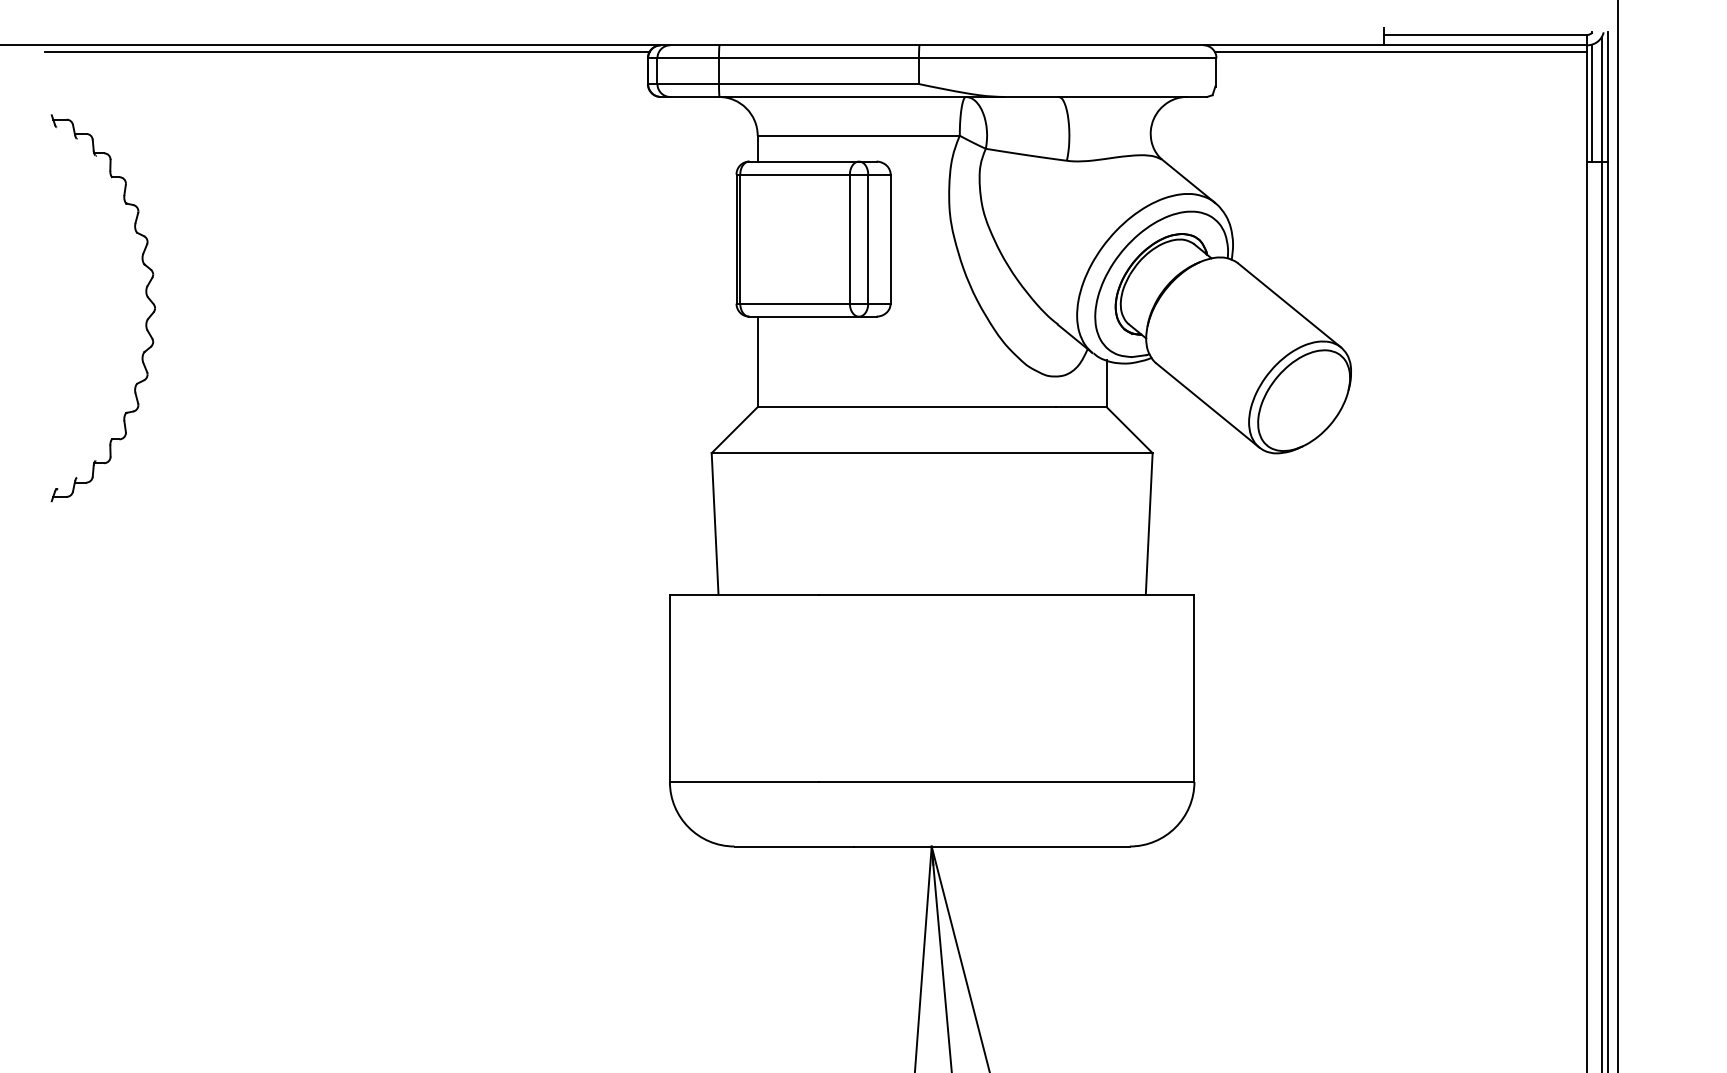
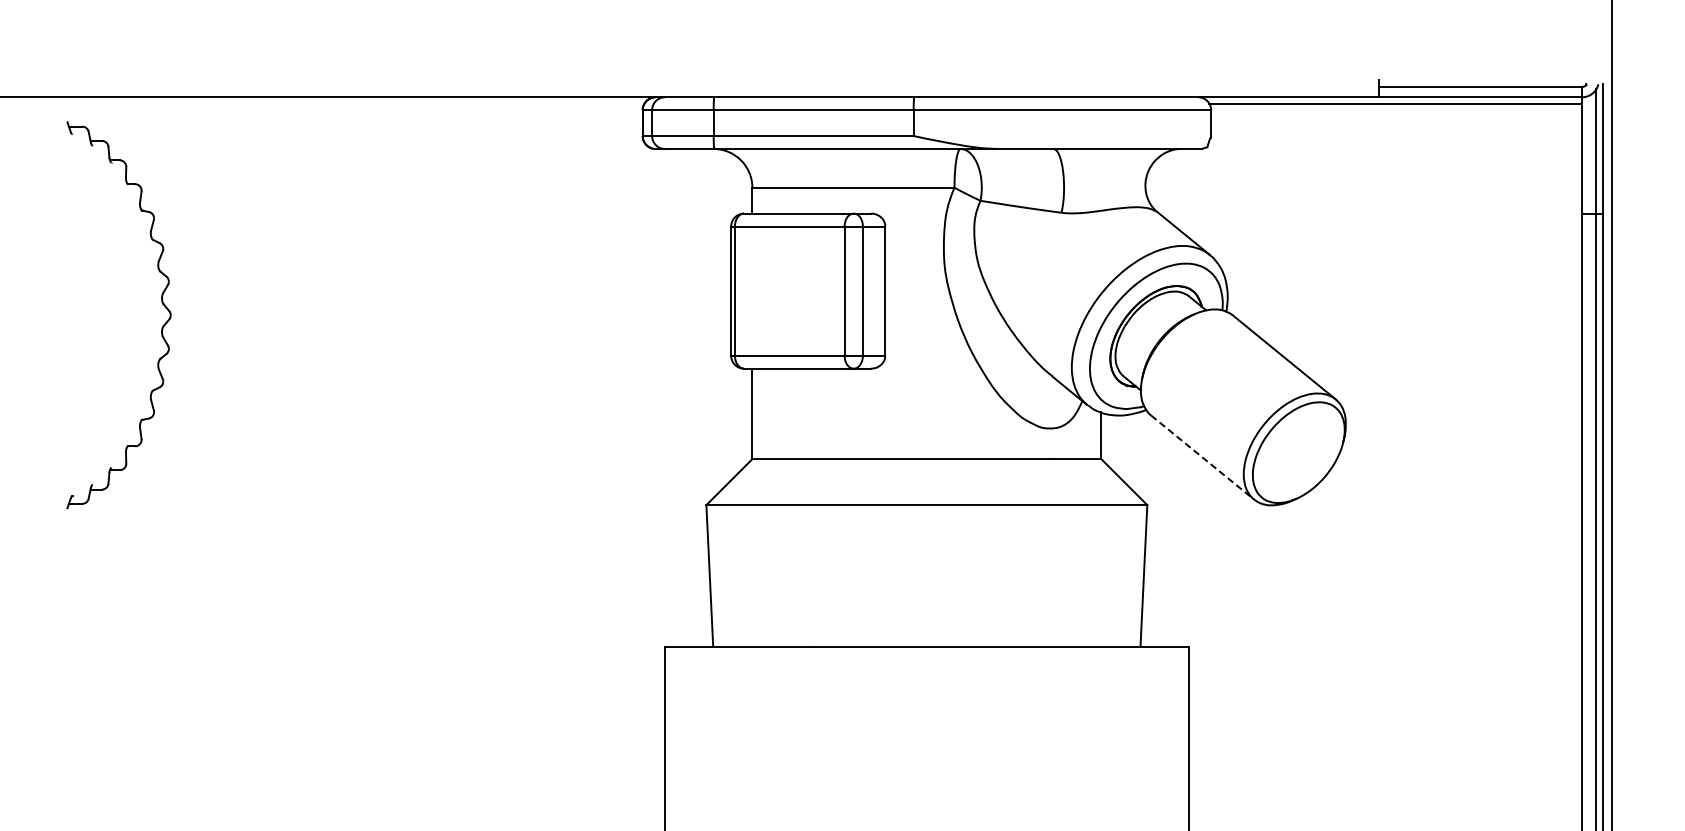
line: (347, 51) -> (342, 103), removed
line: (1591, 102) -> (1586, 154), removed
part: (145, 321) -> (161, 328), moved
line: (1208, 405) -> (1203, 457), solid -> dashed

